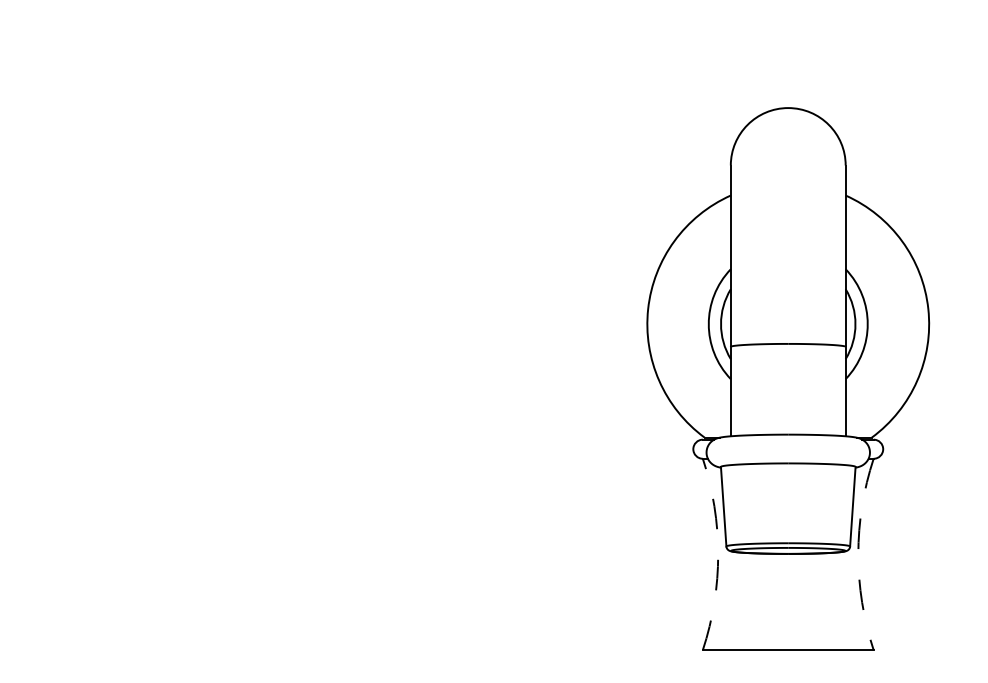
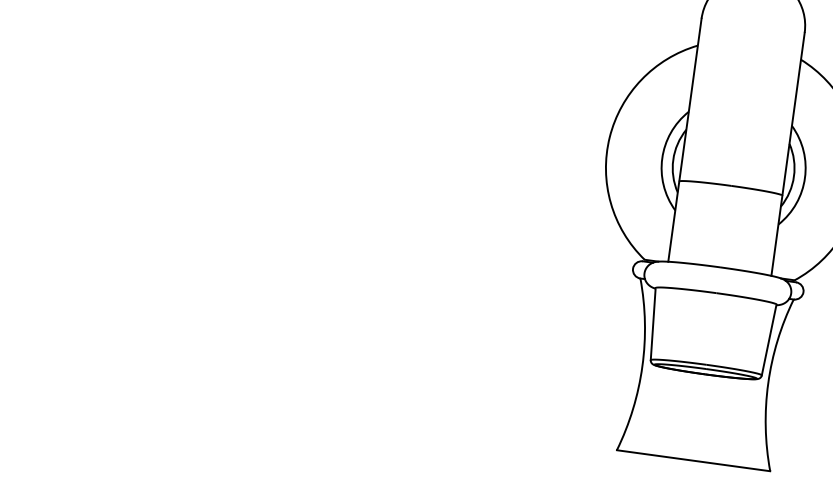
arc: (718, 554) -> (642, 366), dashed -> solid
arc: (858, 554) -> (768, 383), dashed -> solid

